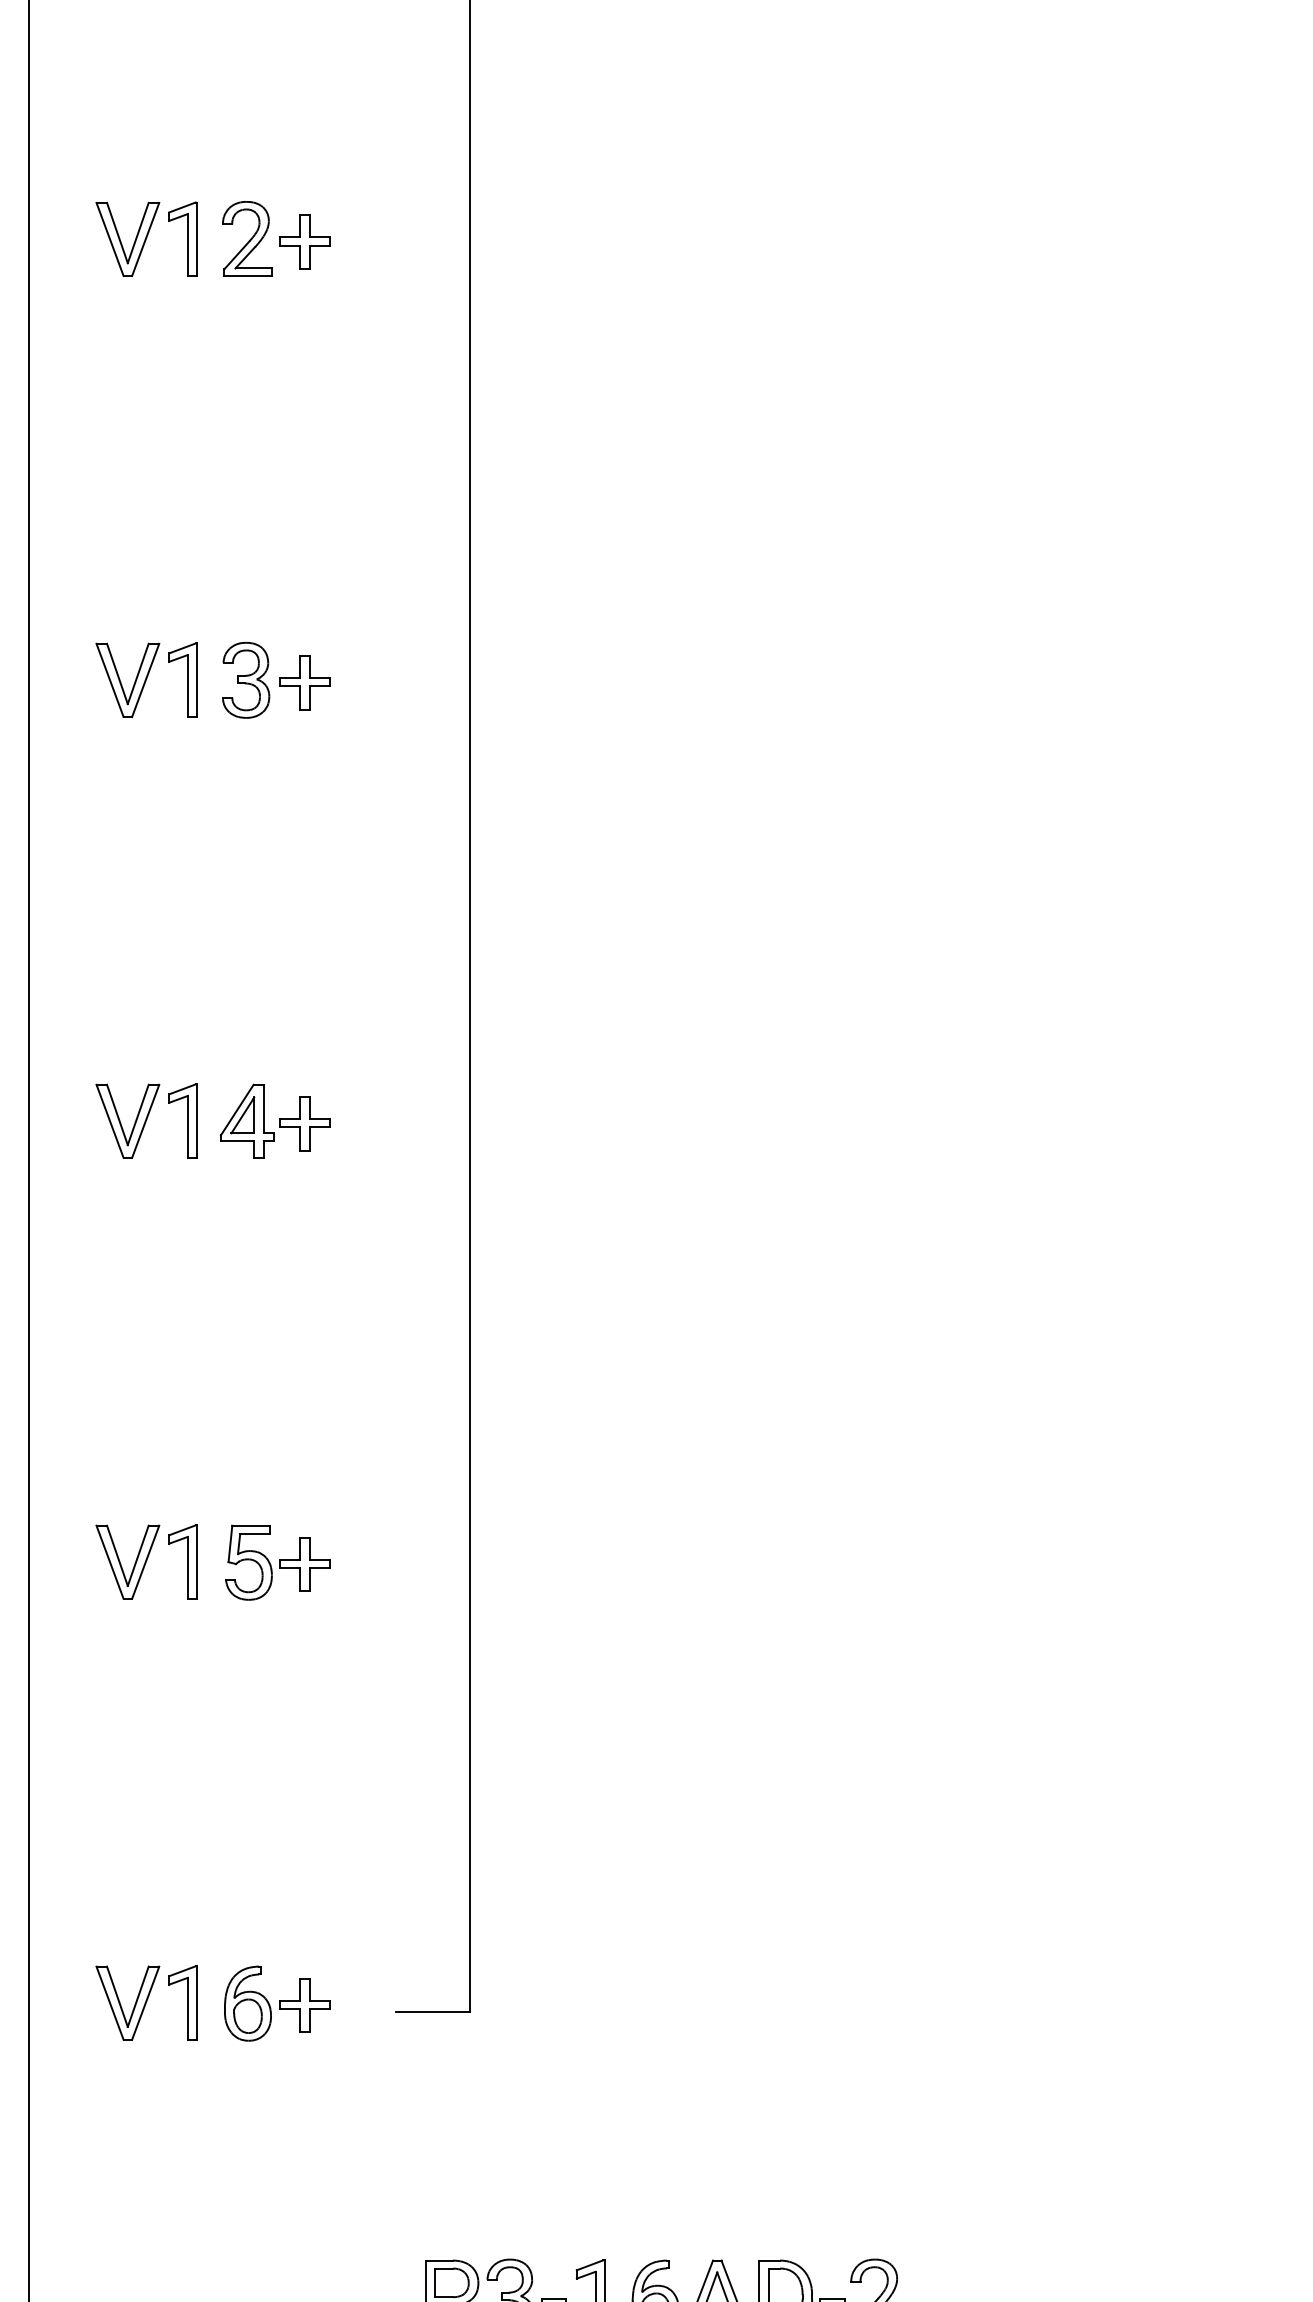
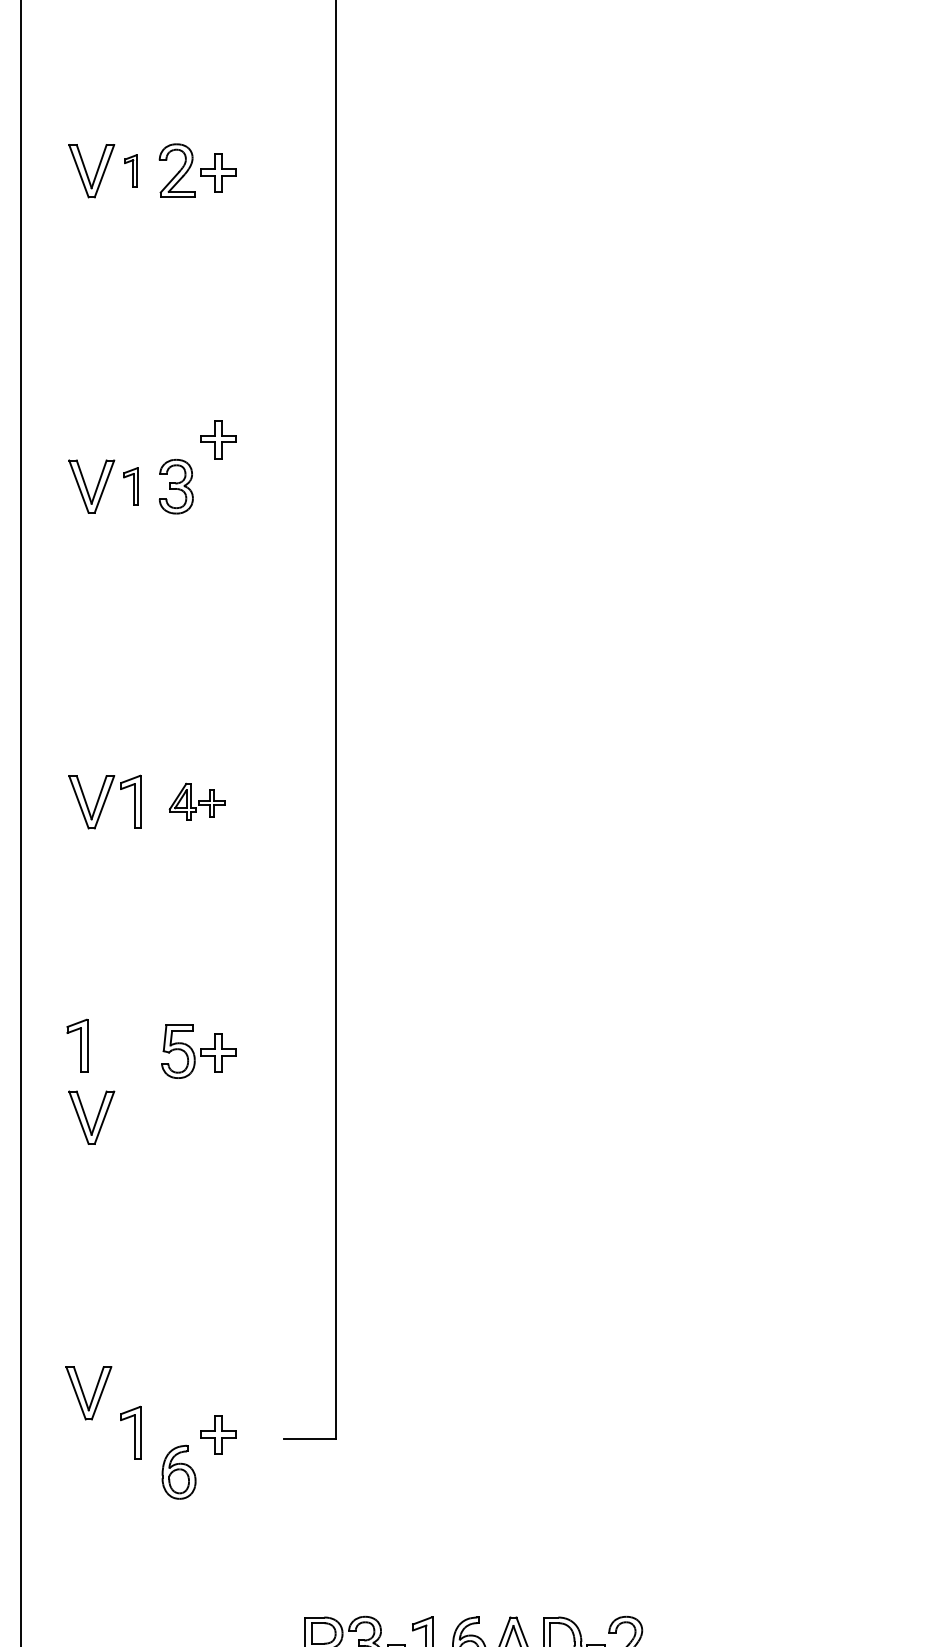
part: (182, 238) -> (130, 170), size x0.6
part: (182, 679) -> (130, 486), size x0.7
part: (304, 682) -> (218, 439), moved
part: (274, 1120) -> (196, 801), size x0.7
part: (182, 1561) -> (77, 1045), moved
part: (277, 1562) -> (198, 1051), moved
part: (247, 2003) -> (178, 1472), moved
part: (121, 2005) -> (84, 1394), moved

